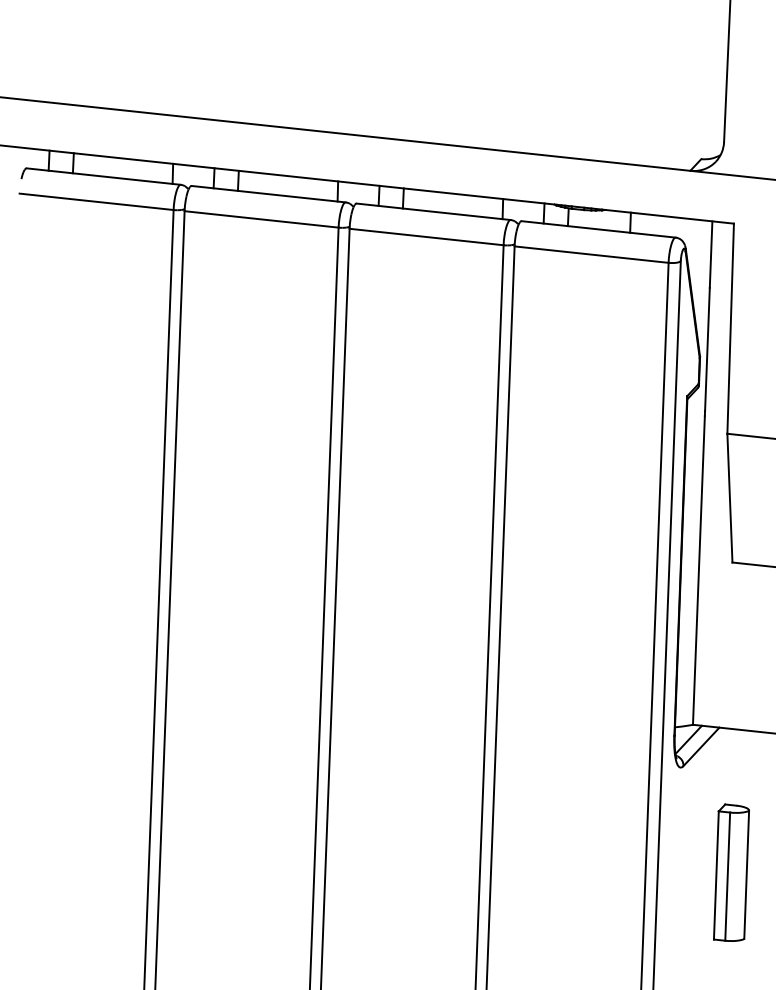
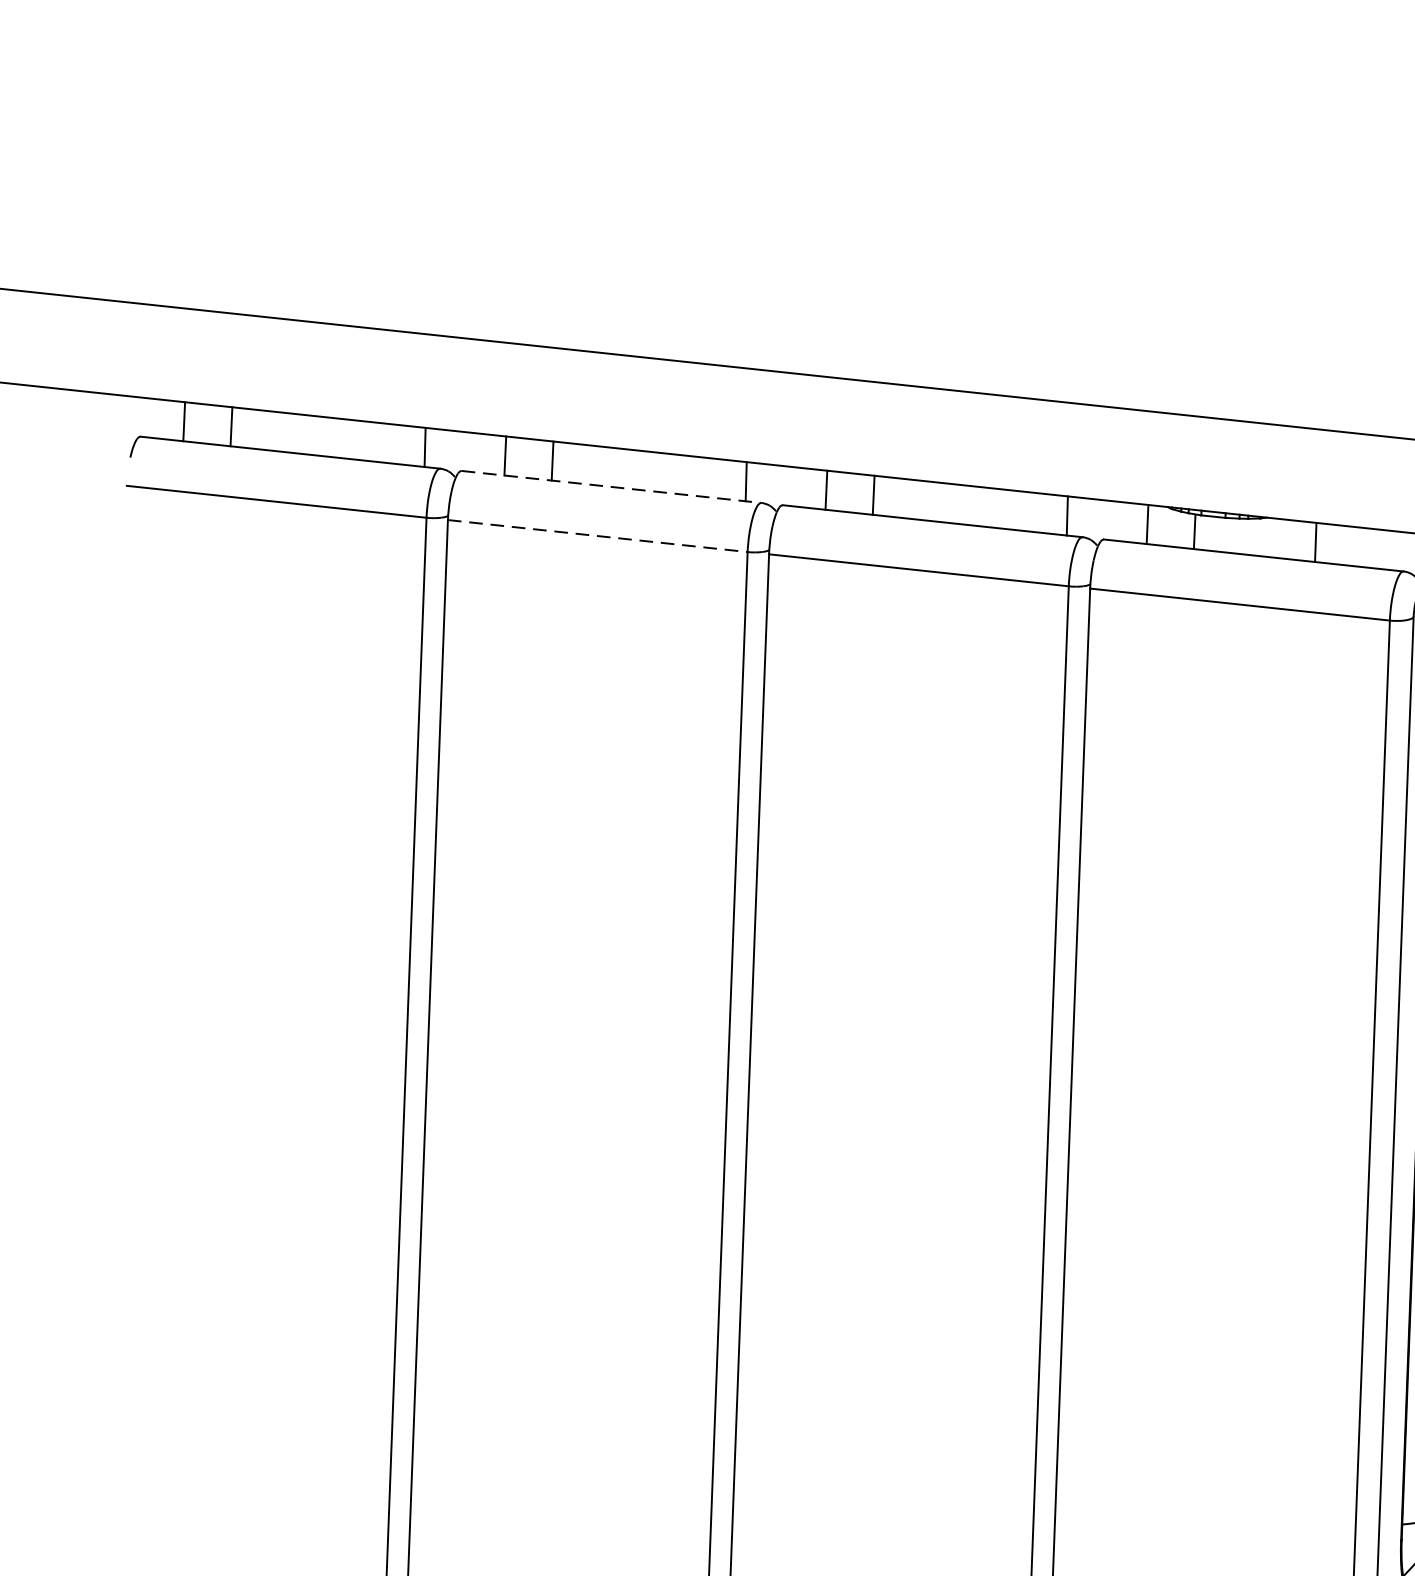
line: (269, 194) -> (613, 487), solid -> dashed
line: (262, 219) -> (599, 536), solid -> dashed

